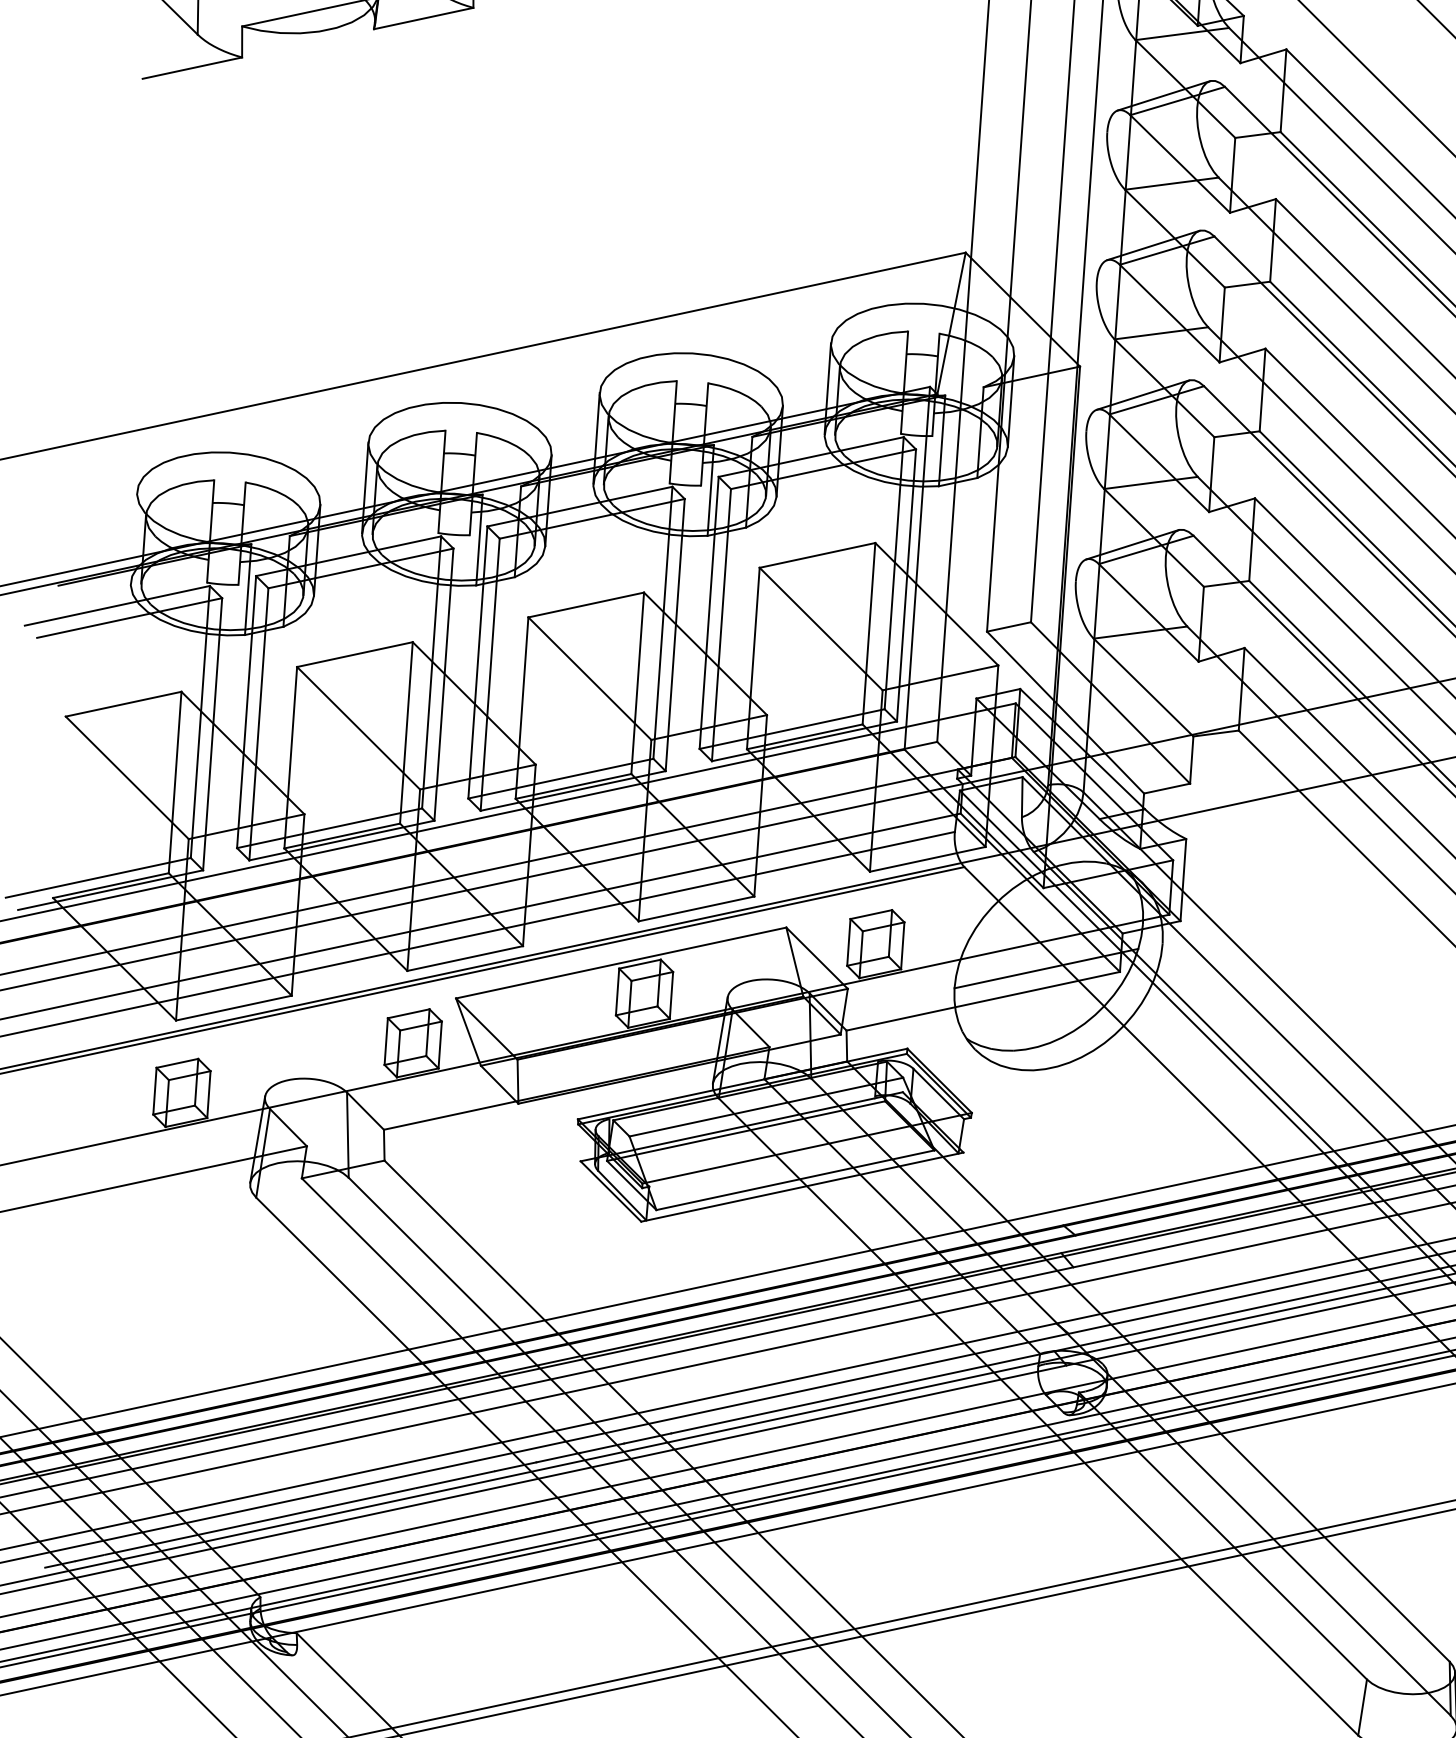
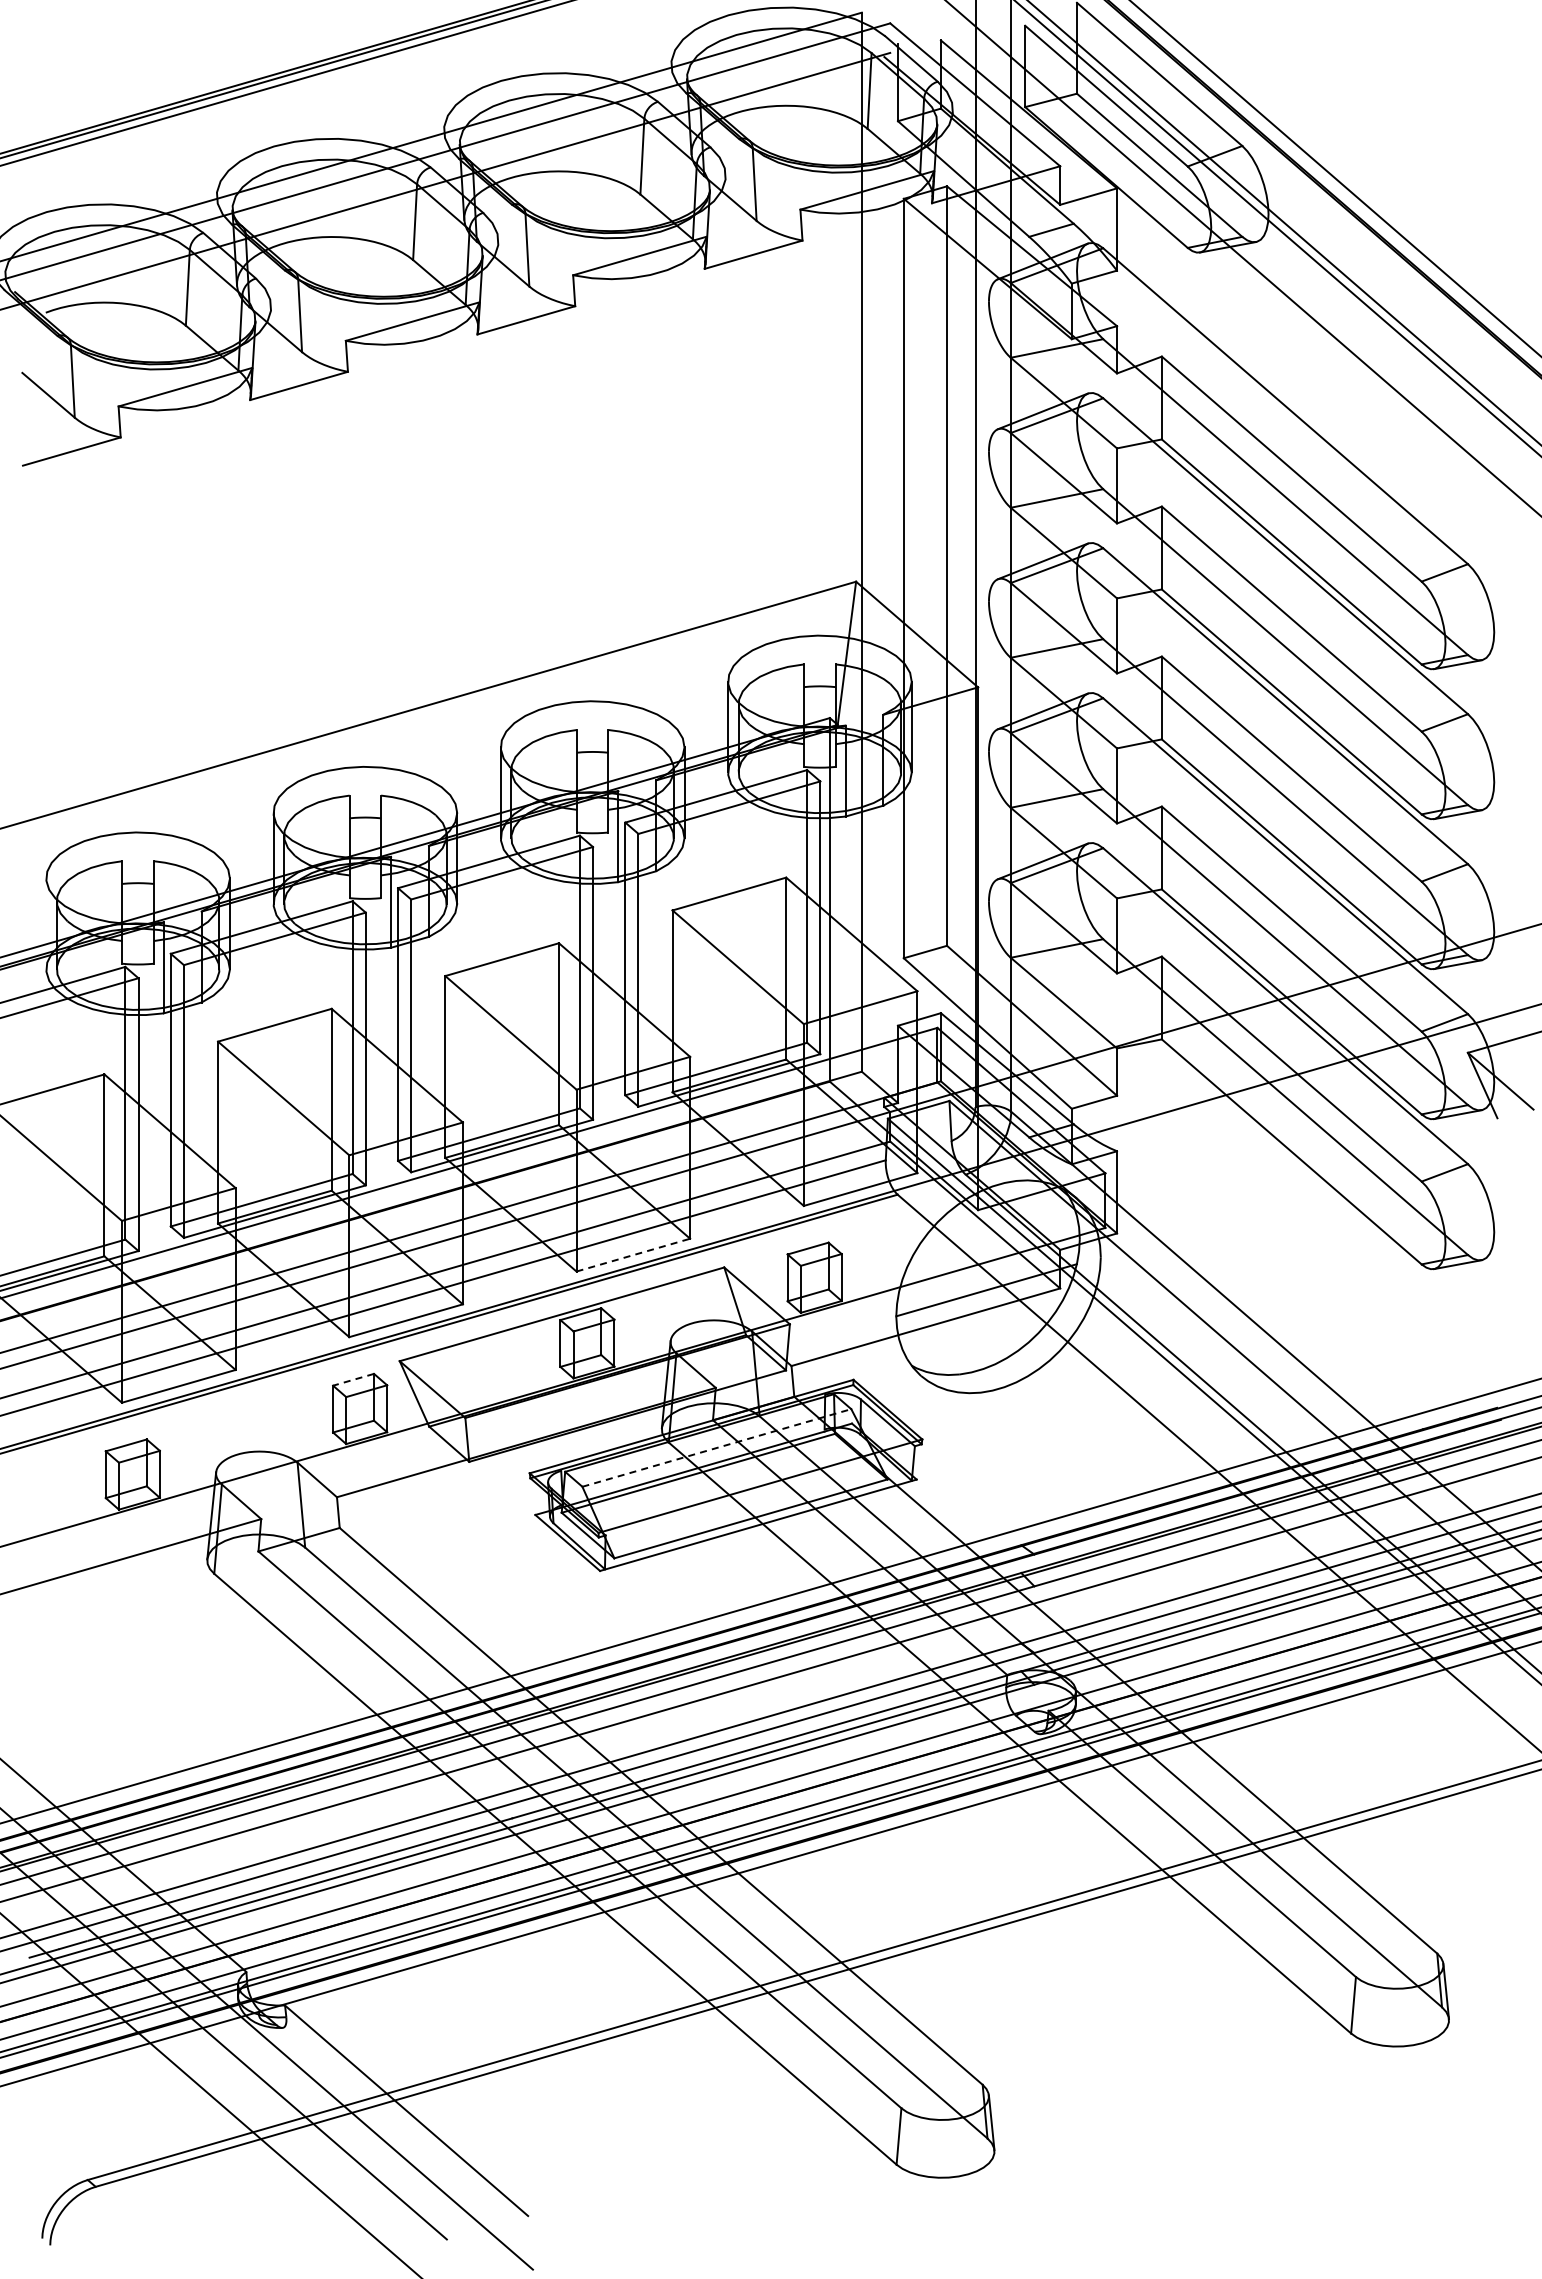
line: (696, 909) -> (633, 1255), solid -> dashed
line: (408, 1013) -> (353, 1379), solid -> dashed
line: (766, 1106) -> (716, 1447), solid -> dashed

